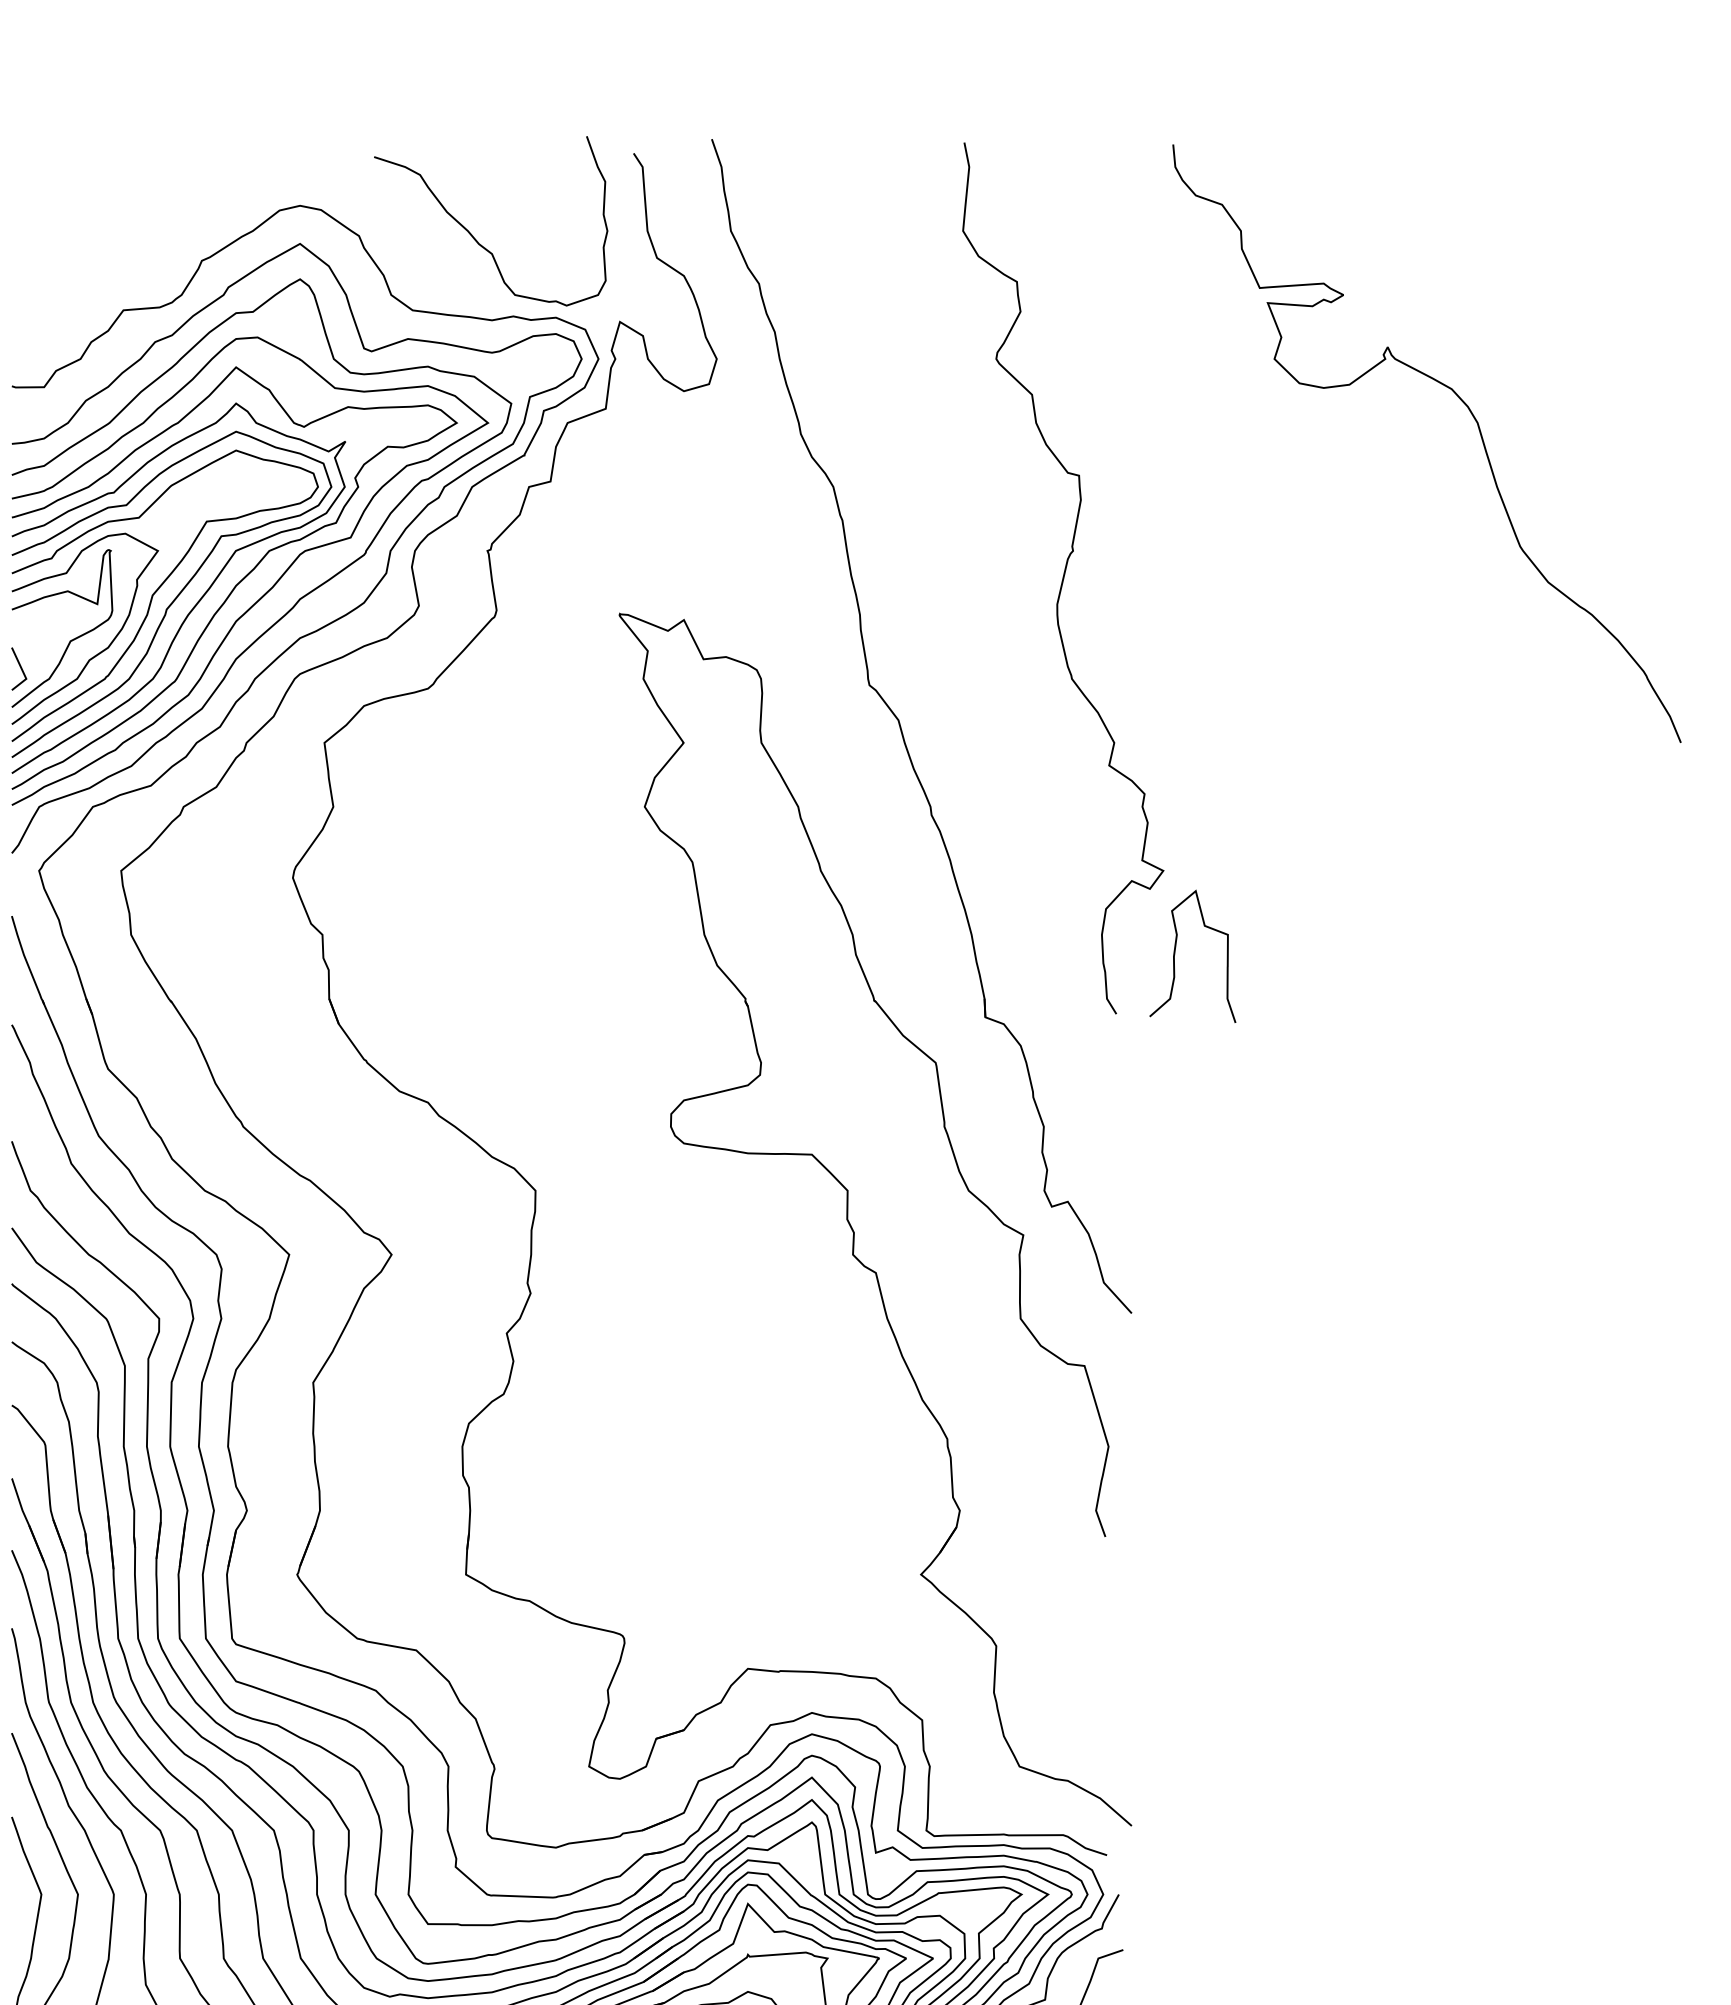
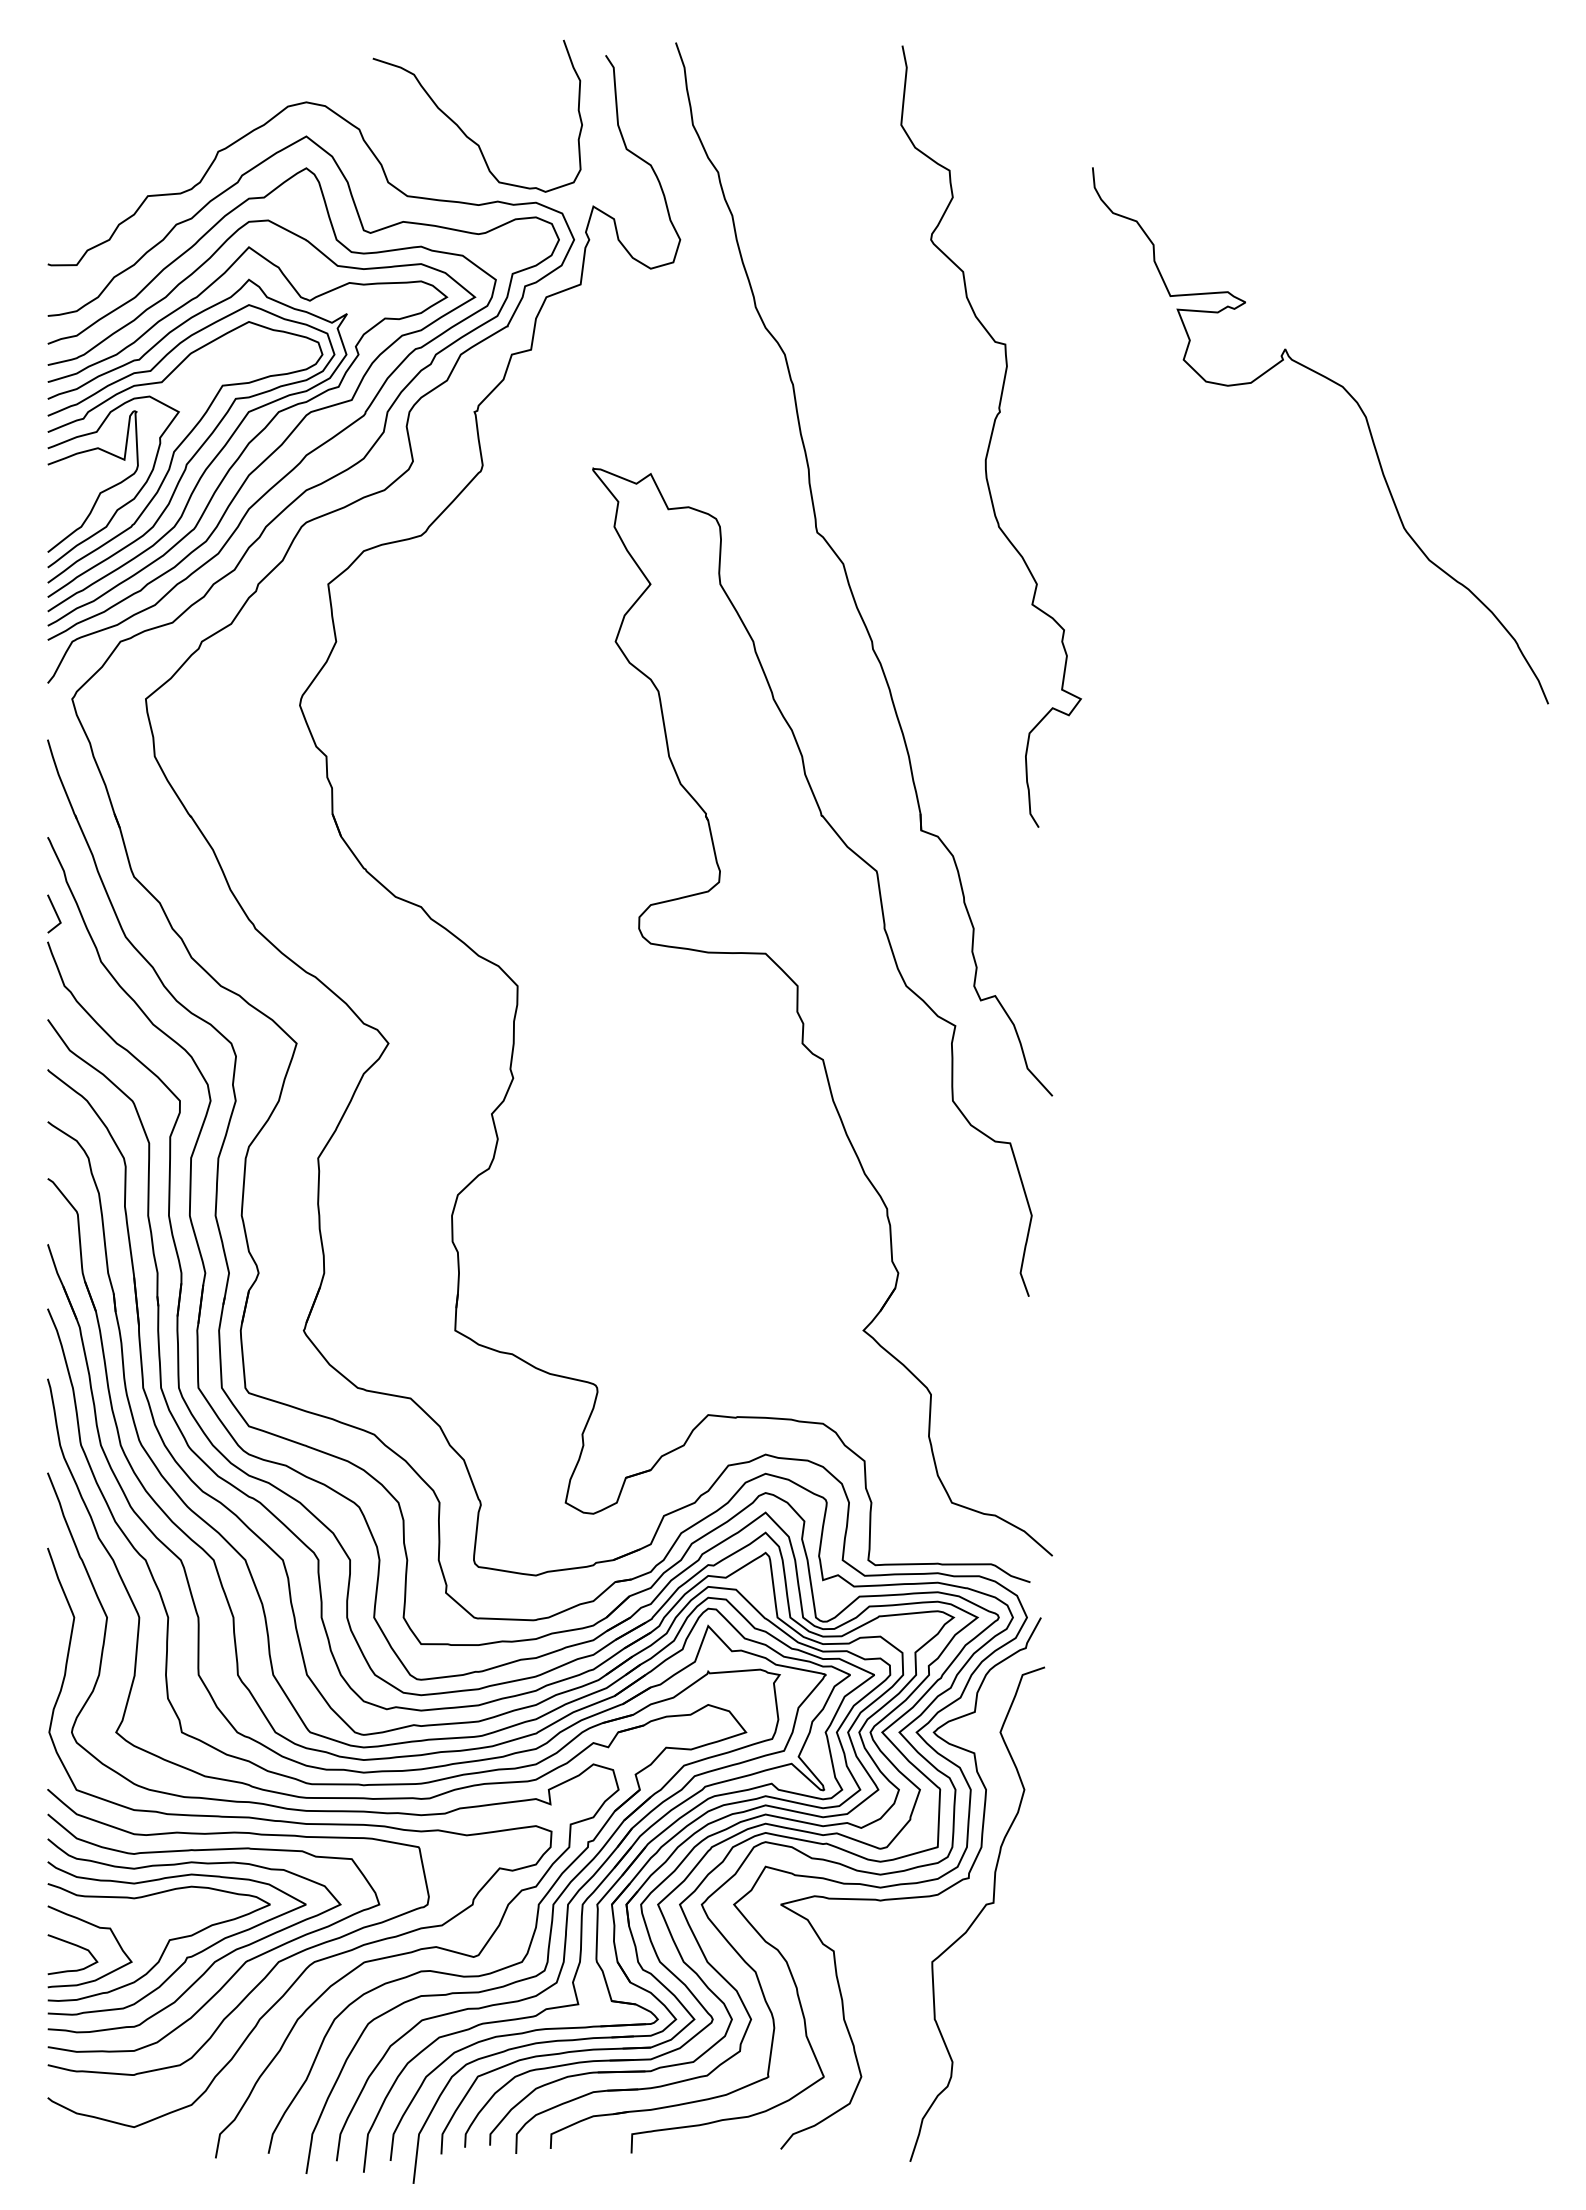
curve: (1471, 415) -> (1360, 410), moved
line: (20, 668) -> (55, 913), moved
curve: (1176, 950) -> (1092, 770), removed

